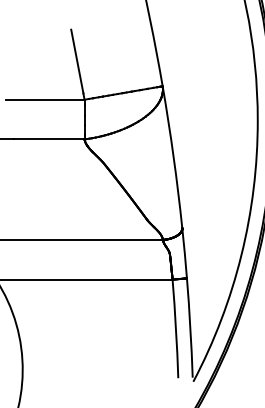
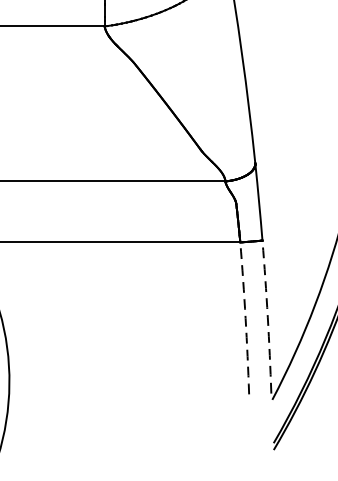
arc: (176, 328) -> (246, 317), solid -> dashed
arc: (190, 328) -> (267, 317), solid -> dashed

